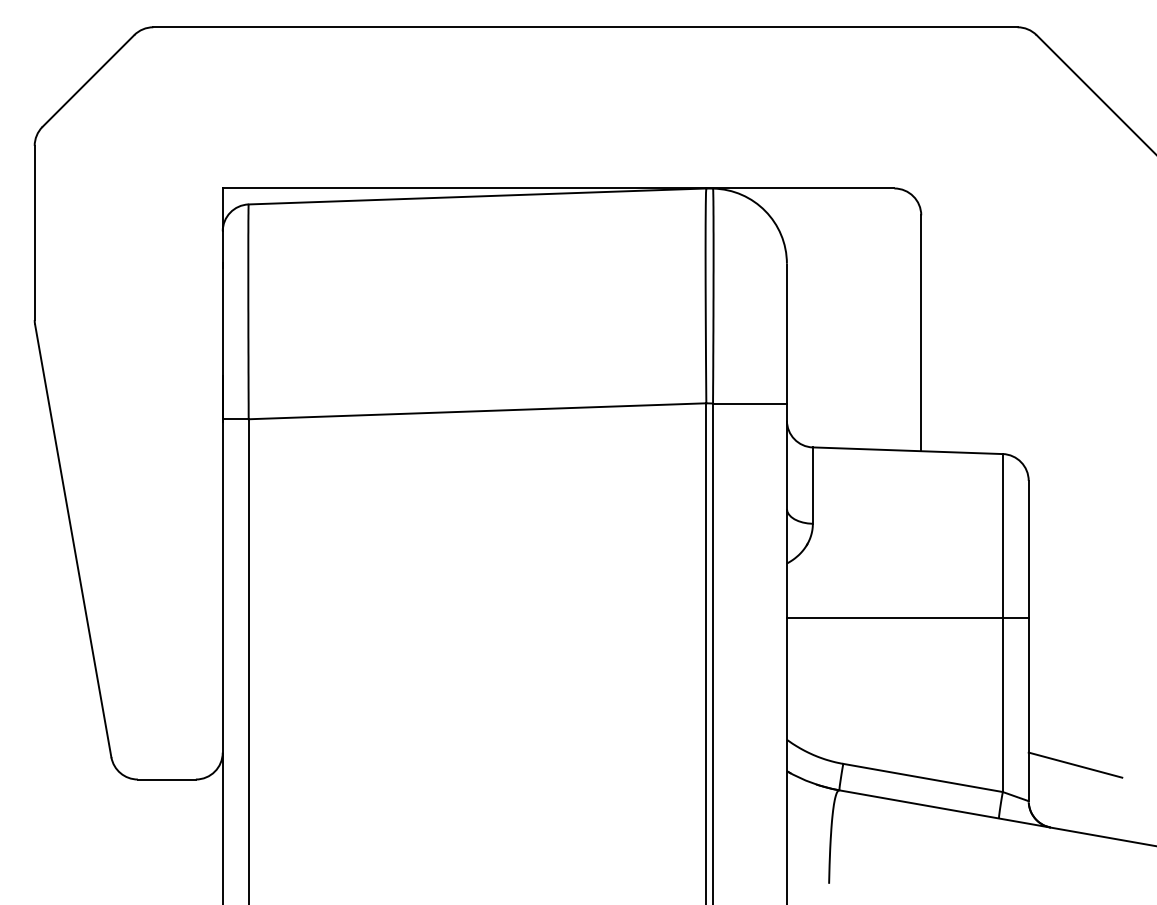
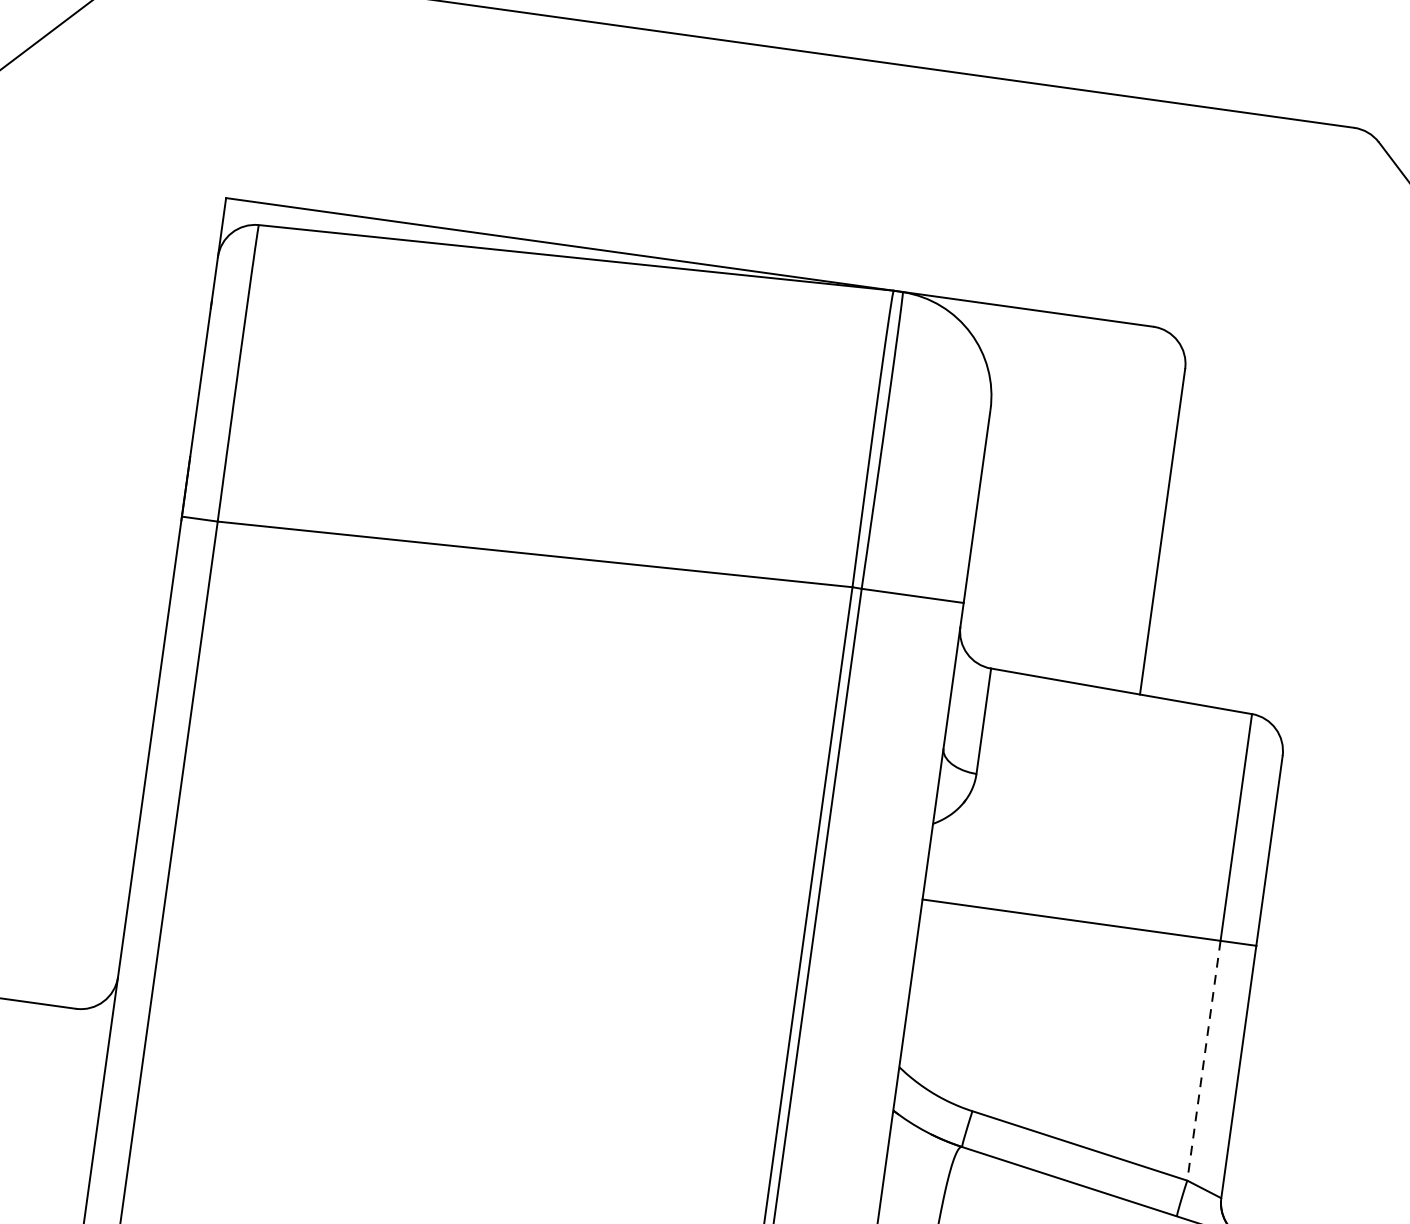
line: (1002, 705) -> (1203, 1061), solid -> dashed
line: (1075, 764) -> (1292, 1156), removed

